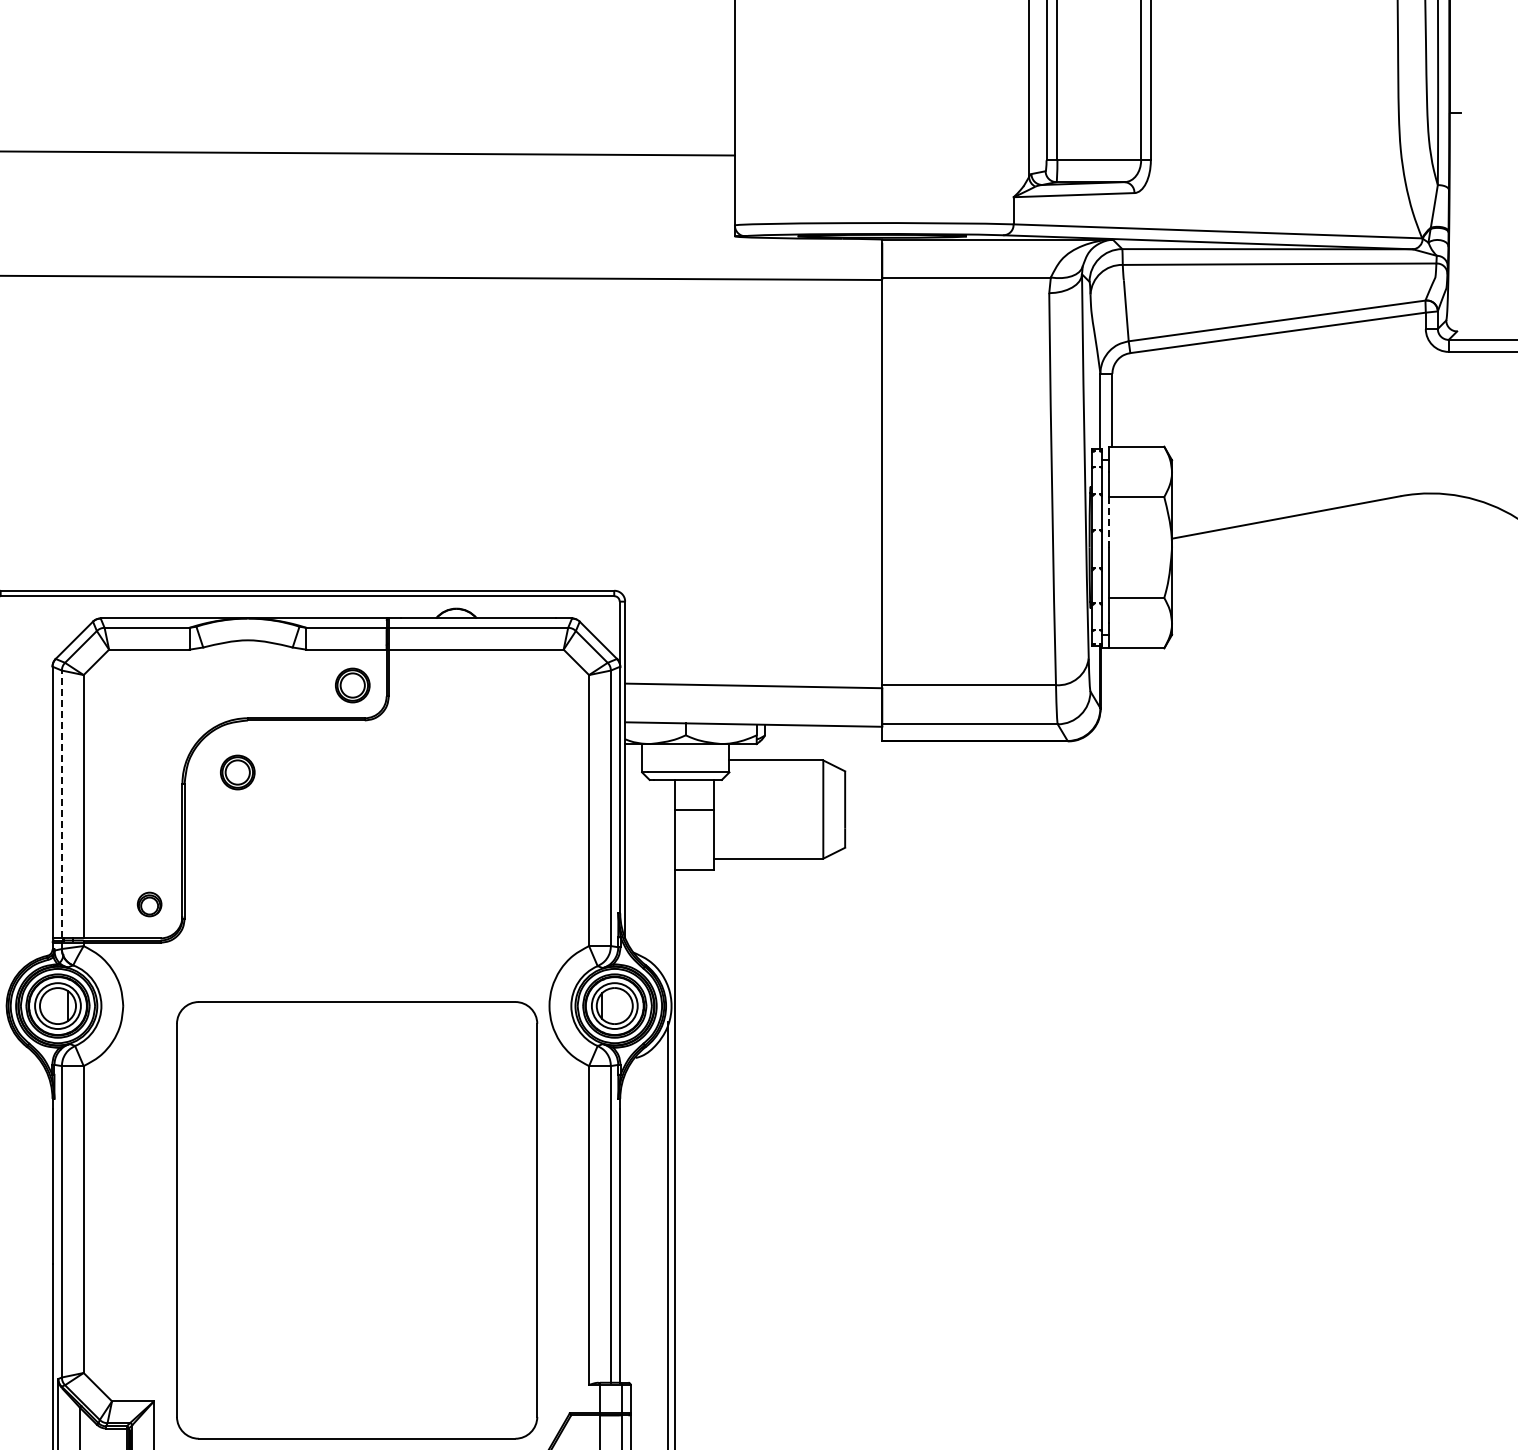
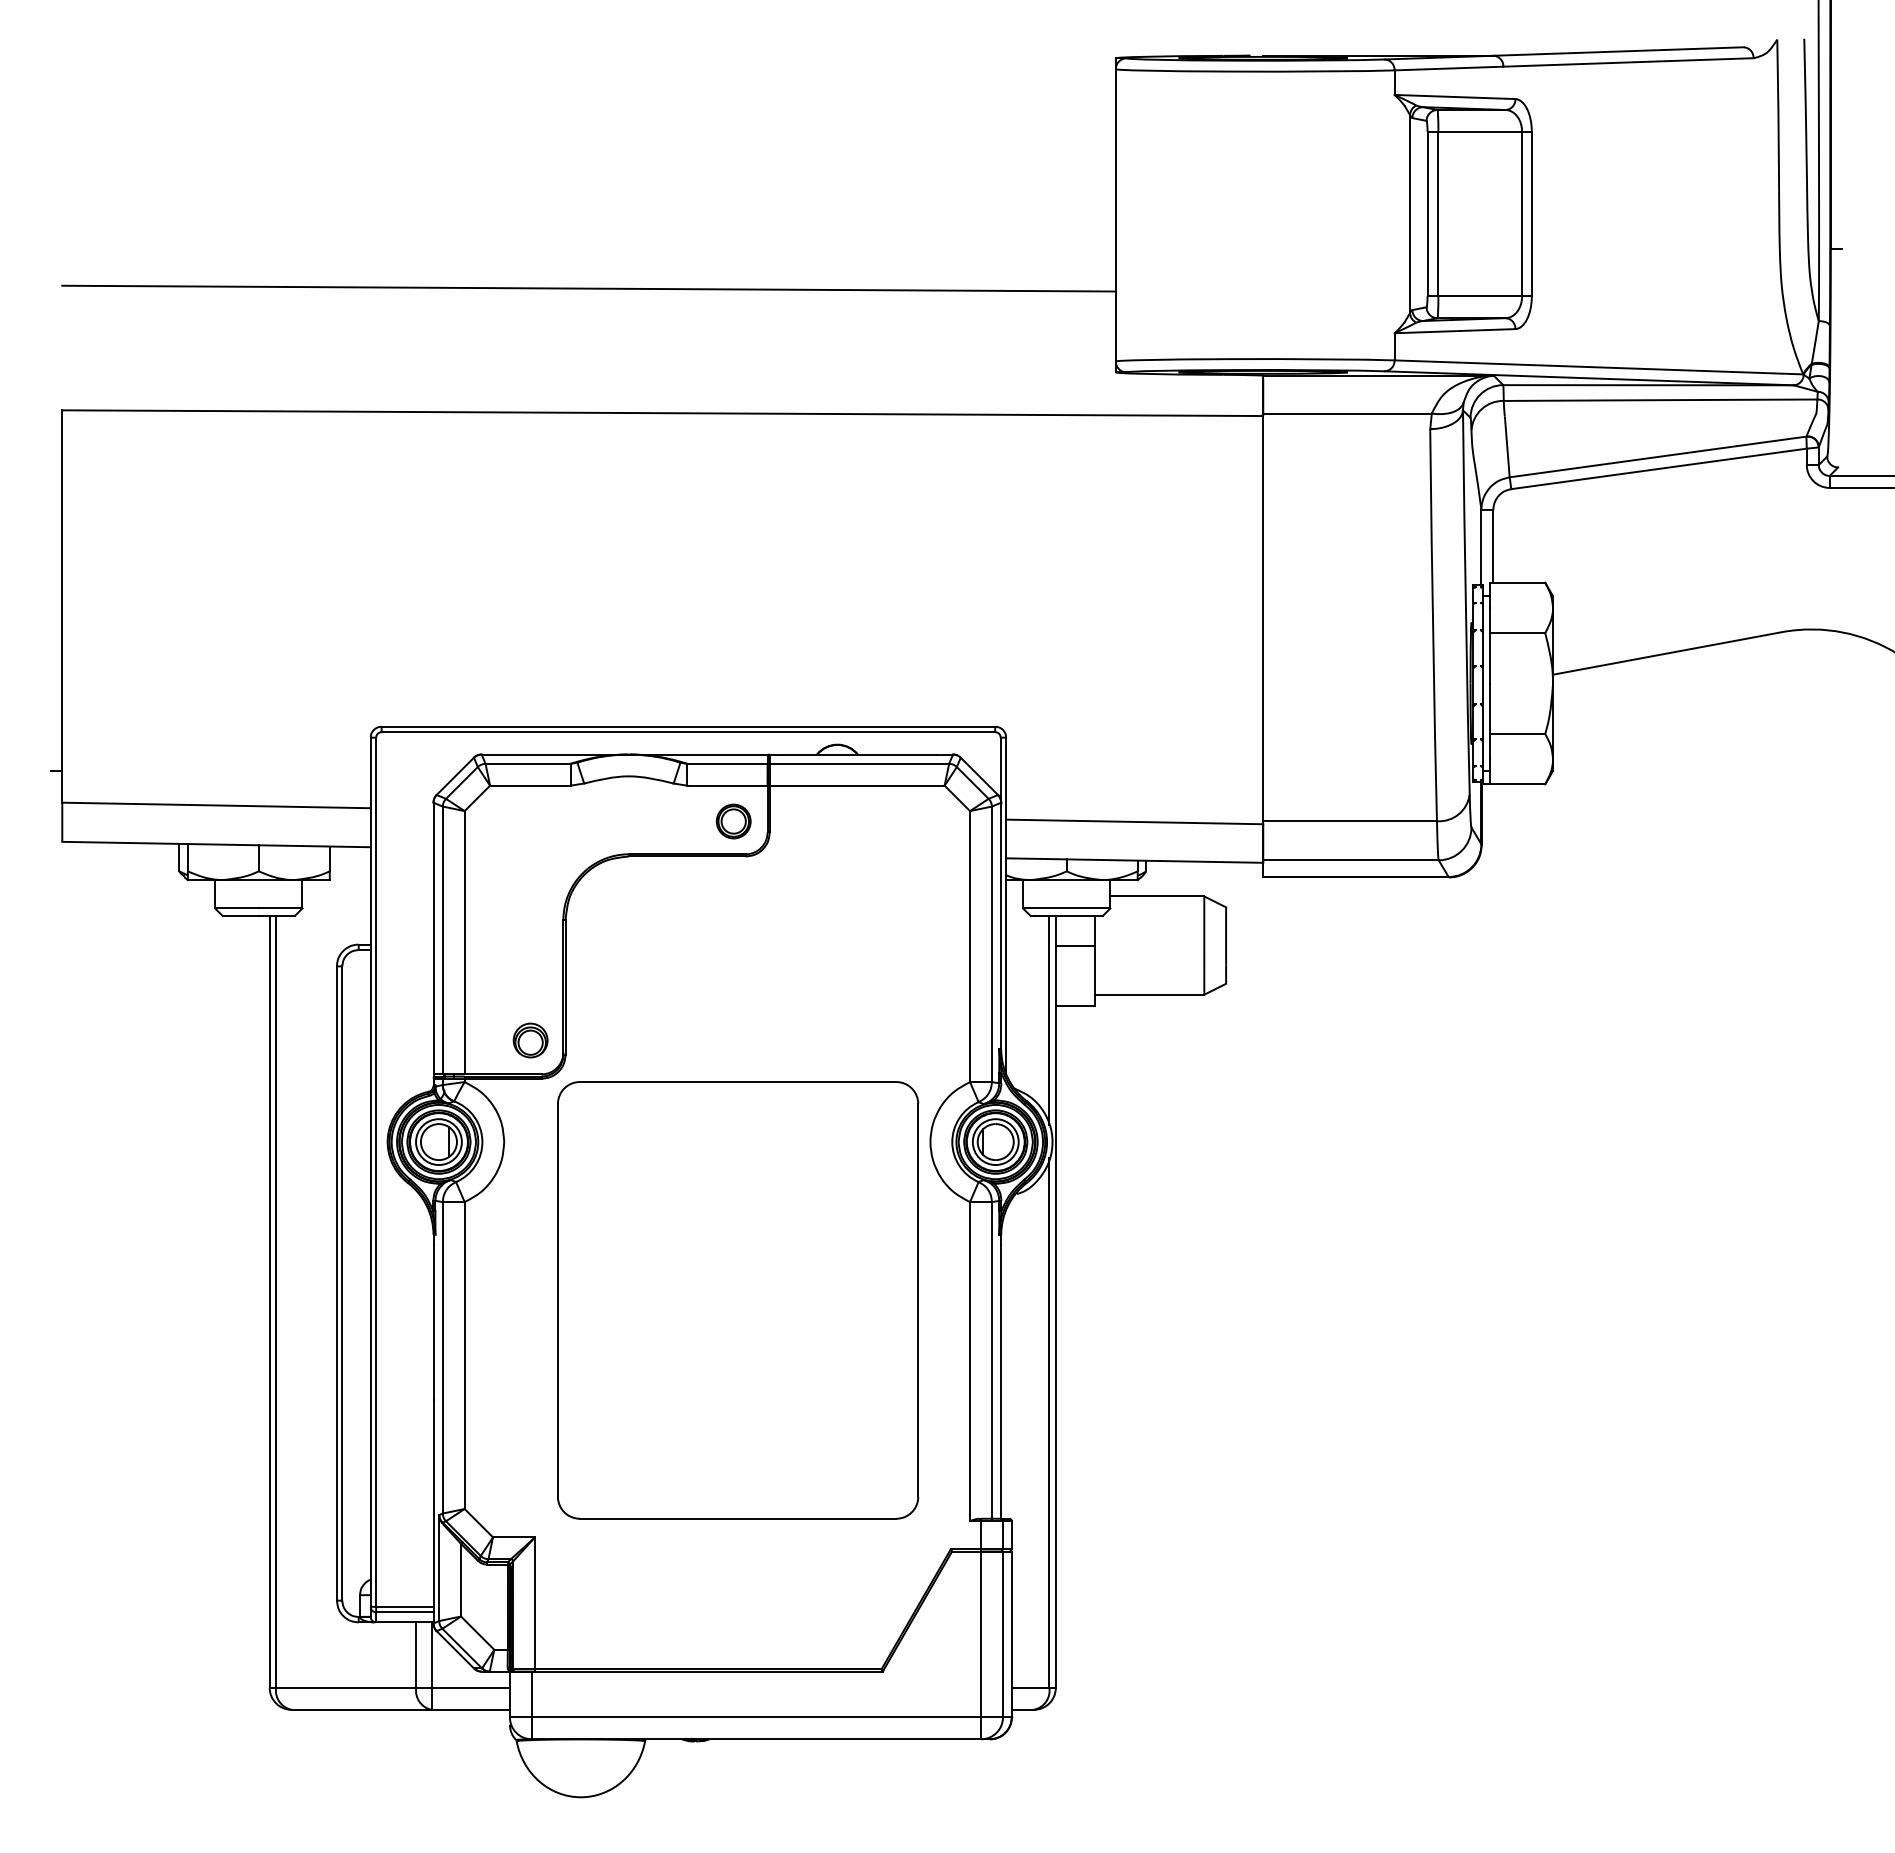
line: (1108, 521) -> (1489, 657), dashed -> solid
part: (237, 772) -> (618, 908), removed
line: (61, 804) -> (442, 940), dashed -> solid
line: (668, 883) -> (1049, 1019), added
part: (149, 904) -> (530, 1040), size x1.43
part: (357, 1220) -> (738, 1300), moved

